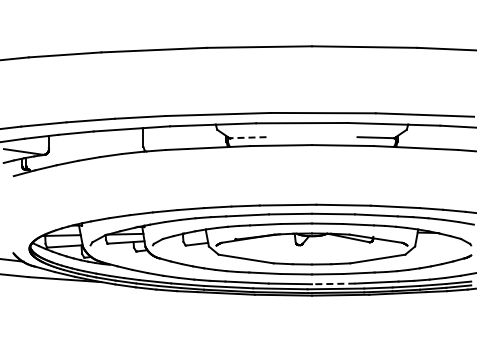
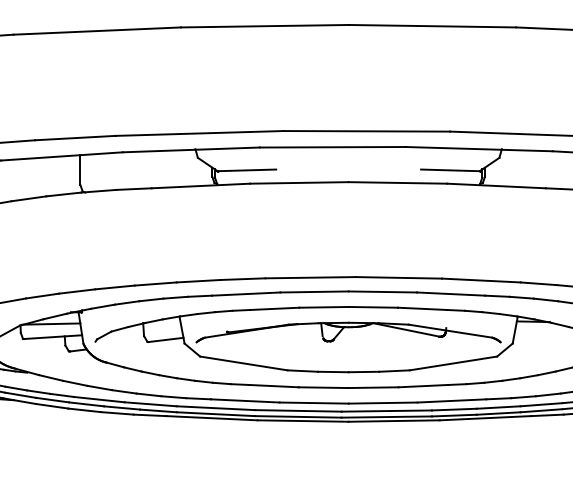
line: (247, 137) -> (246, 170), dashed -> solid
line: (333, 283) -> (382, 402), dashed -> solid

